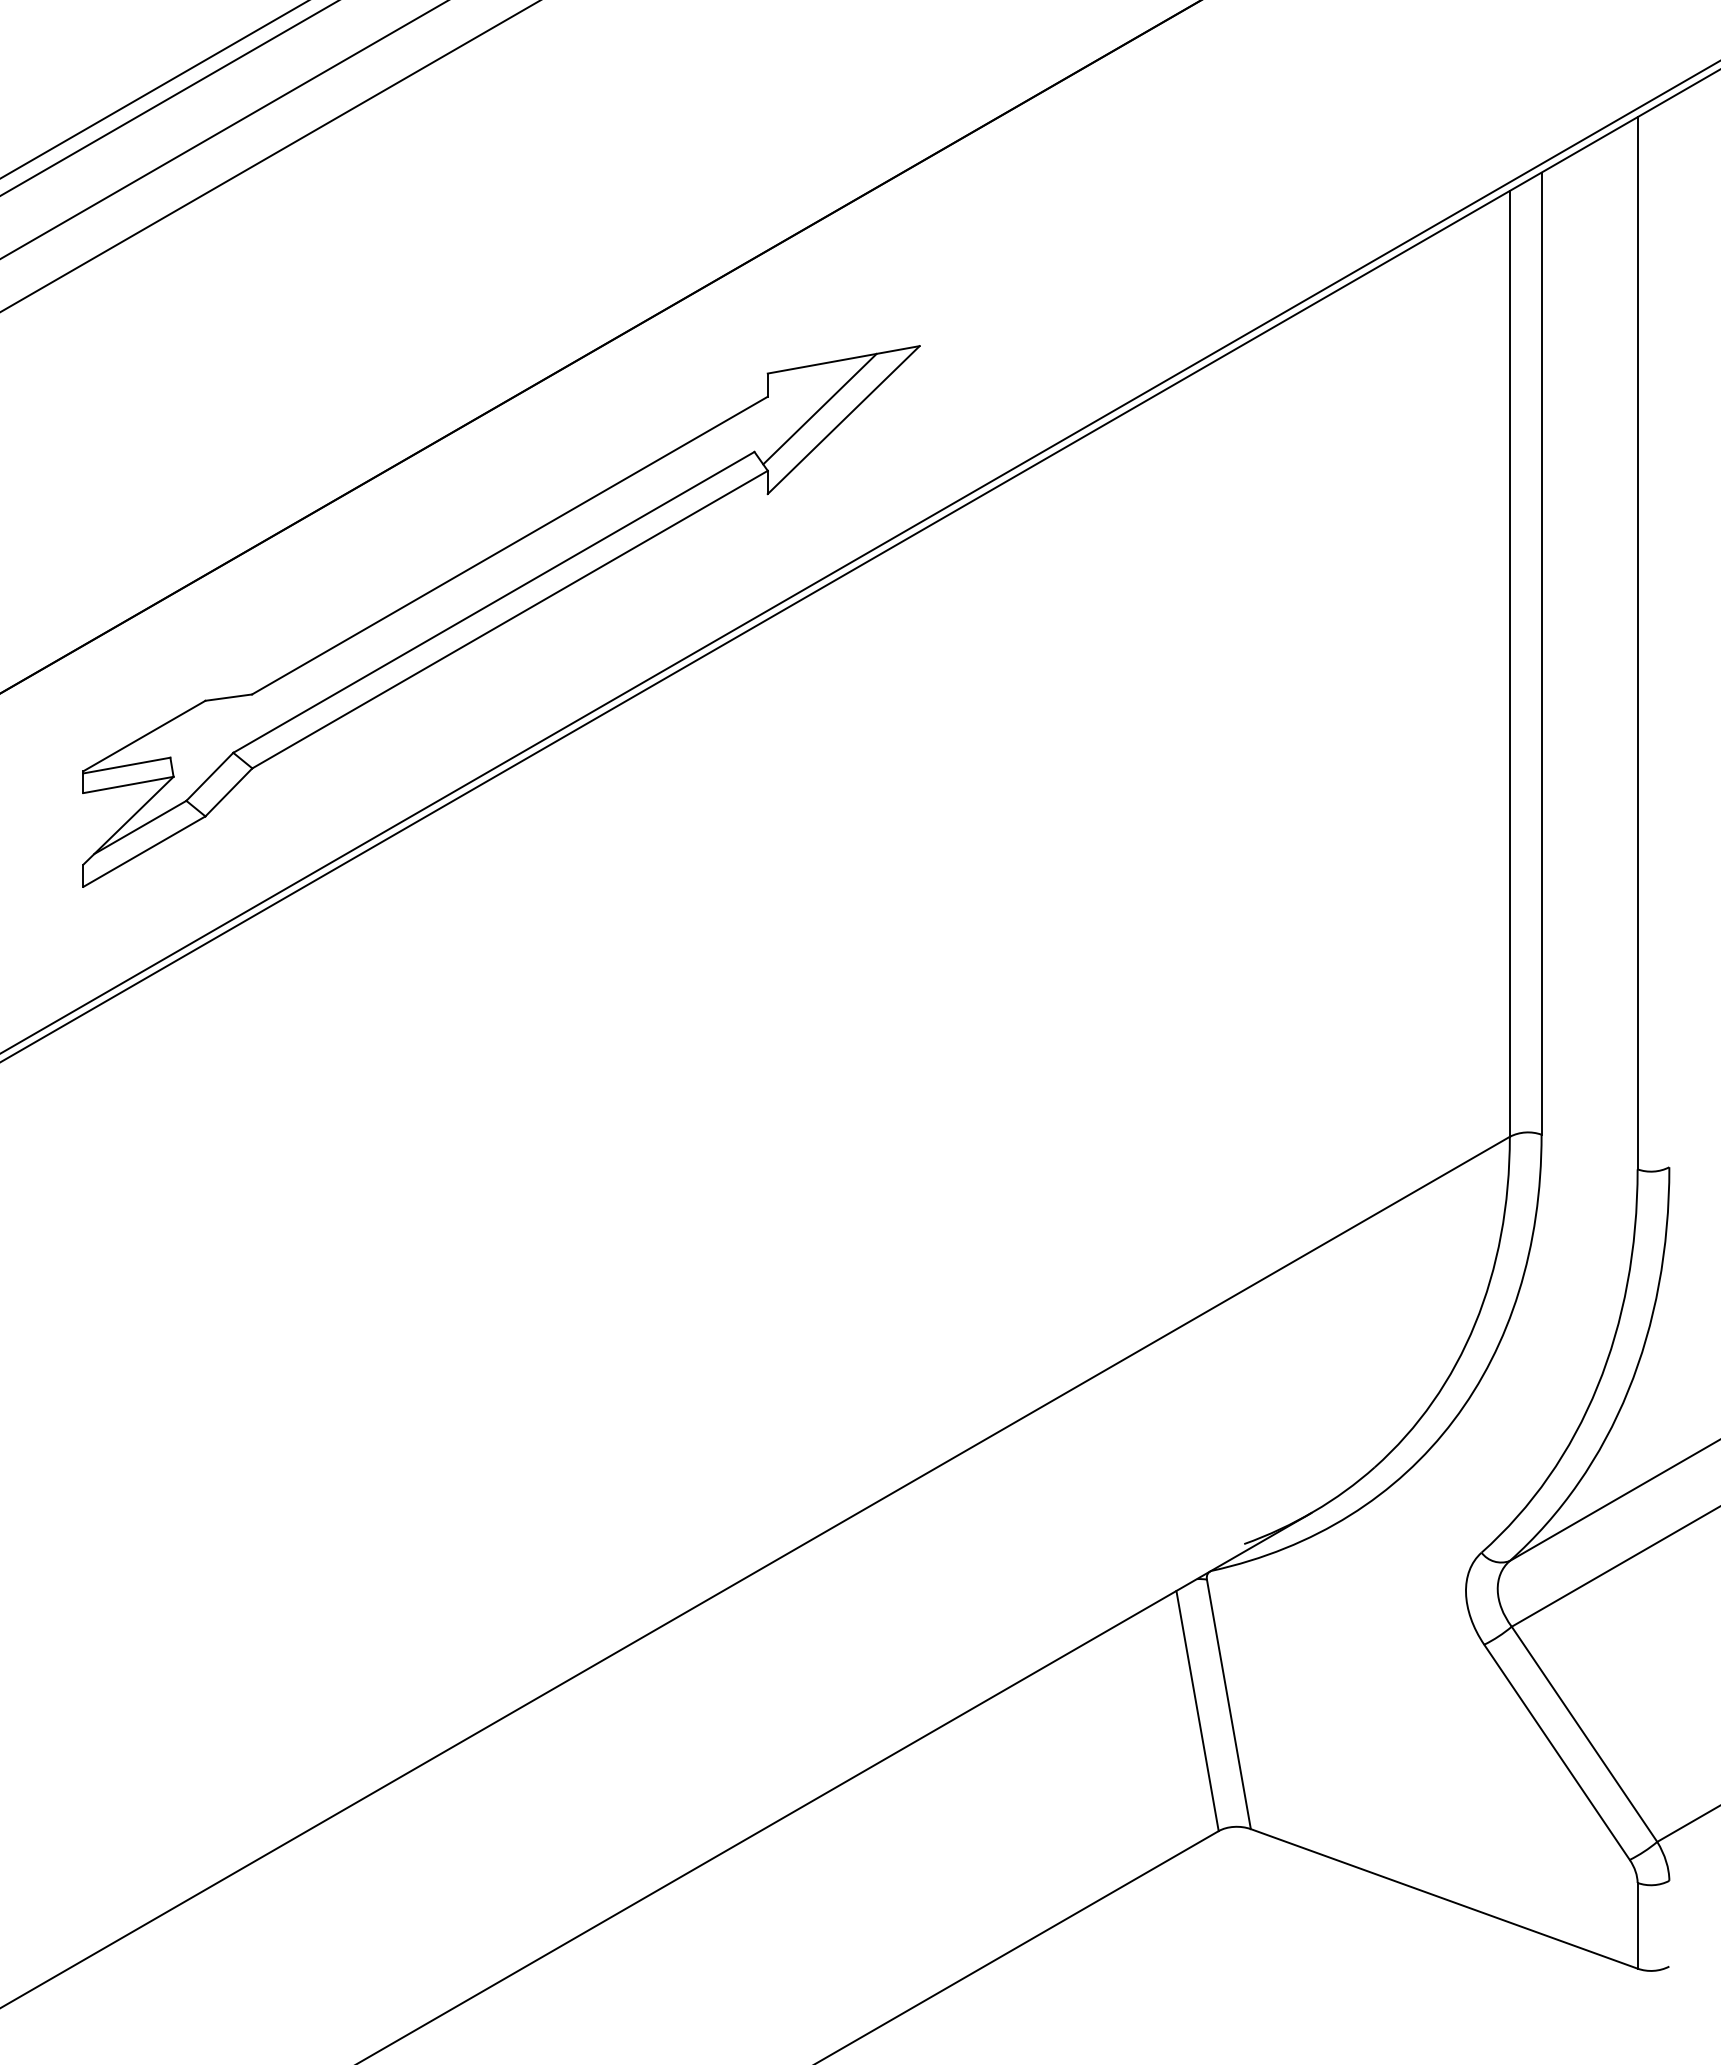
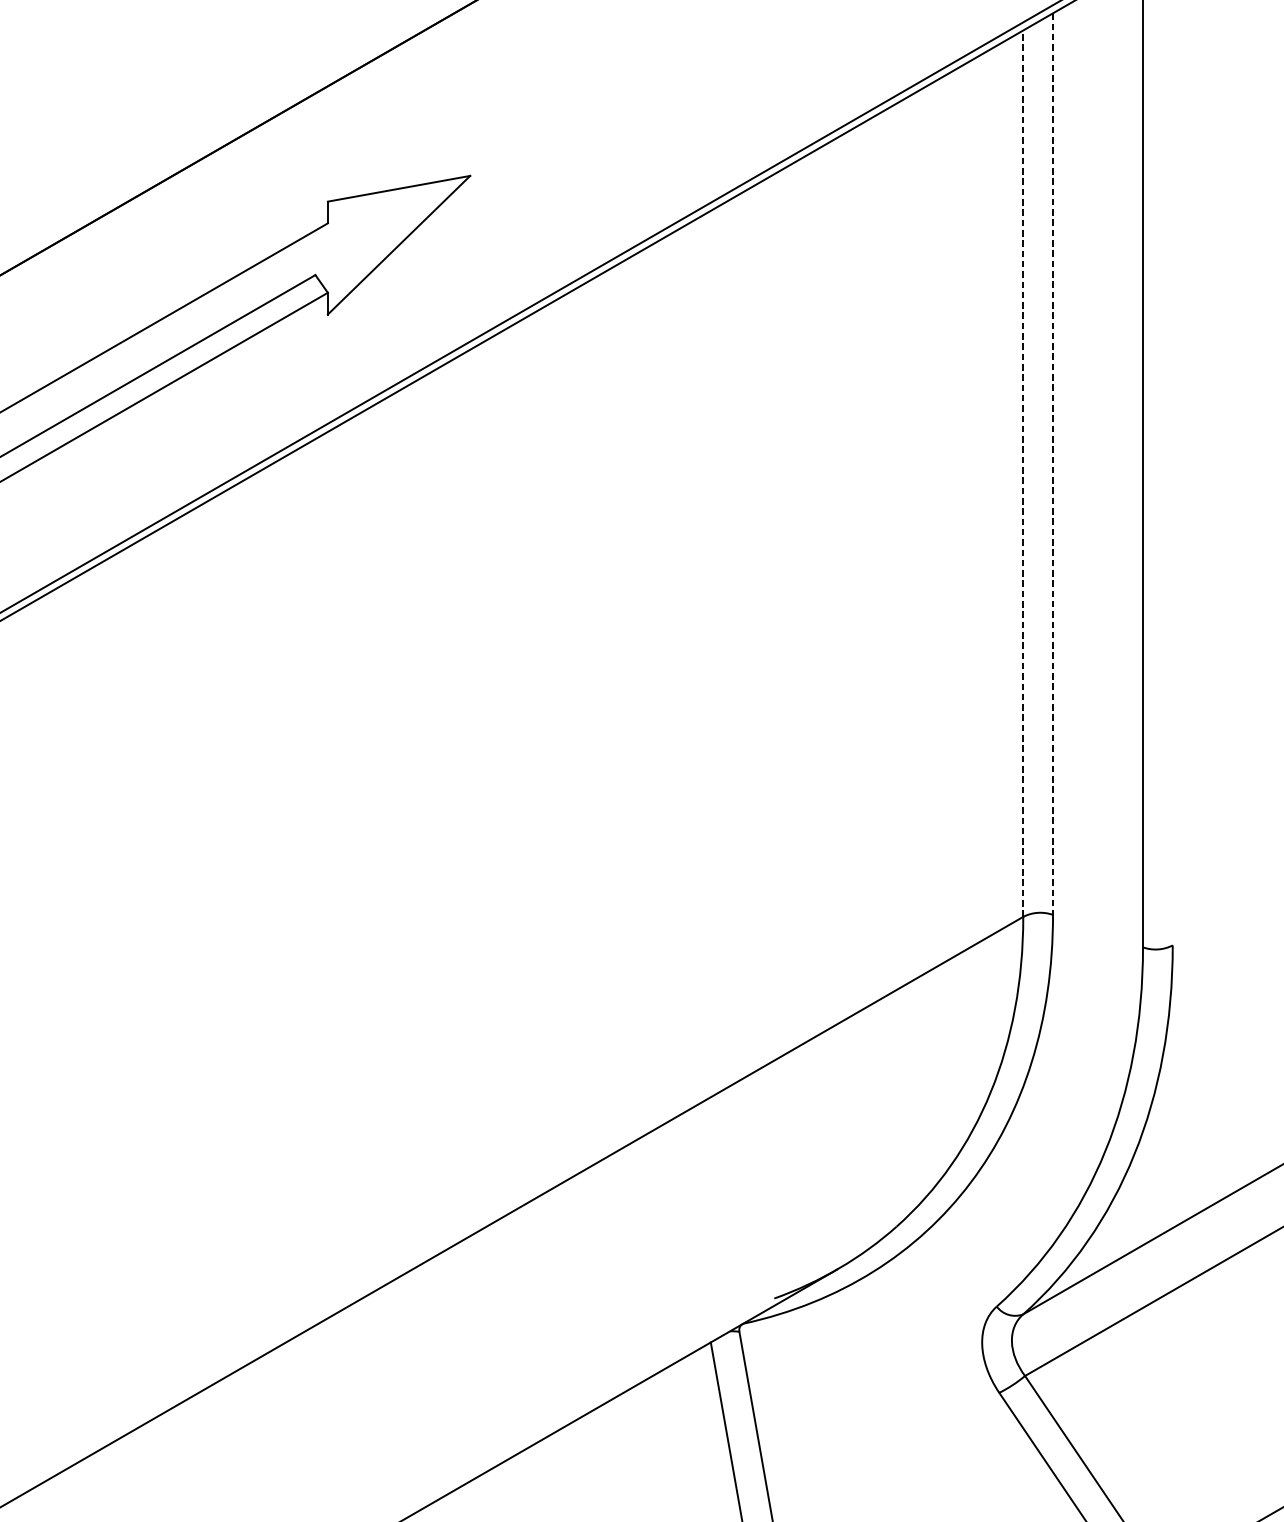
line: (819, 408) -> (376, 234), removed
line: (1541, 654) -> (1052, 464), solid -> dashed
line: (1509, 663) -> (1022, 473), solid -> dashed

